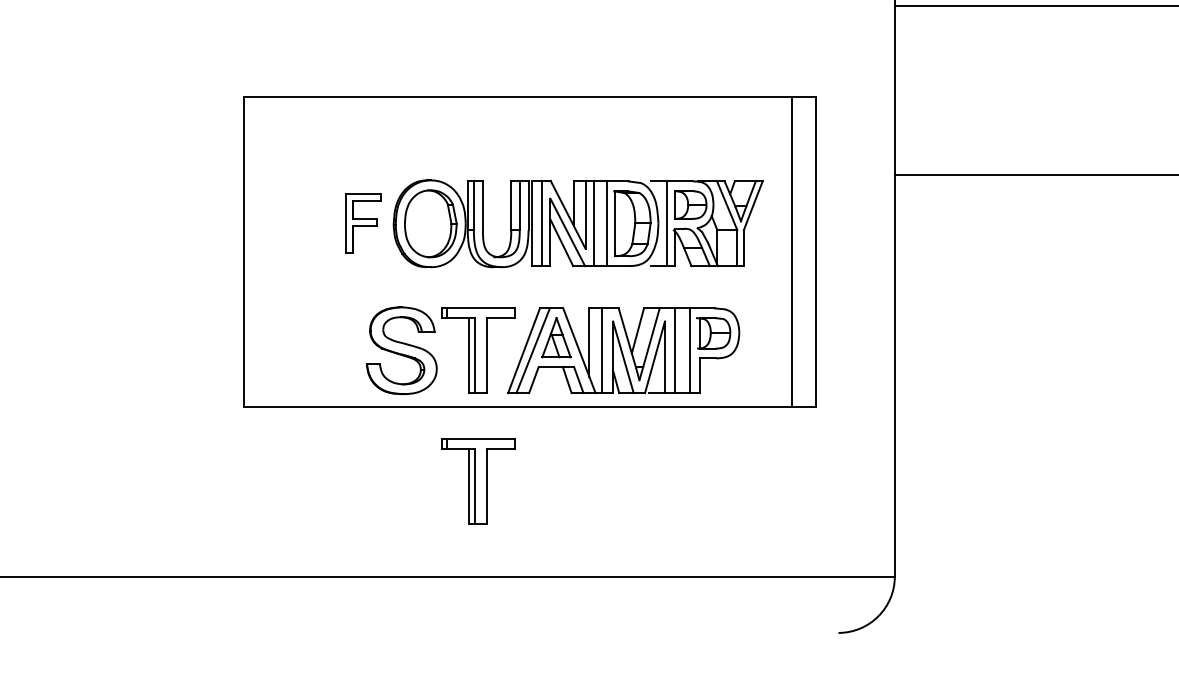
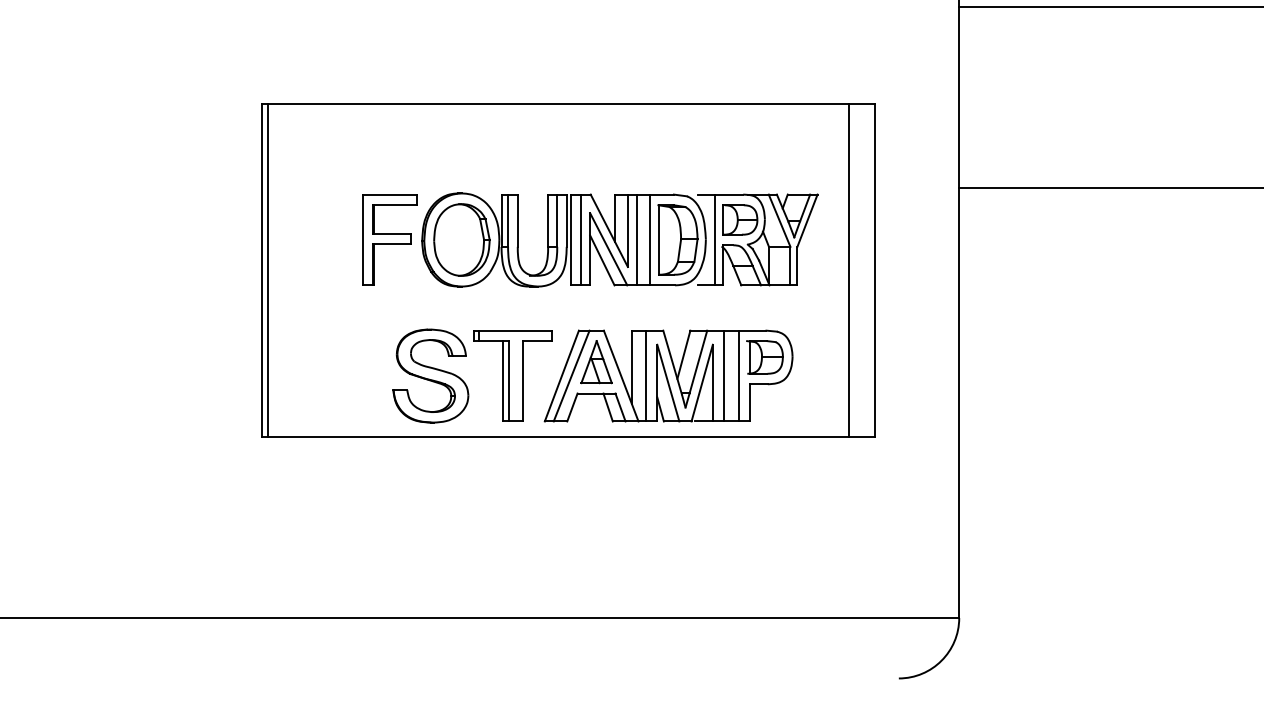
part: (363, 223) -> (389, 239), size x1.43
line: (249, 251) -> (267, 269), added
part: (478, 481) -> (513, 516), removed

